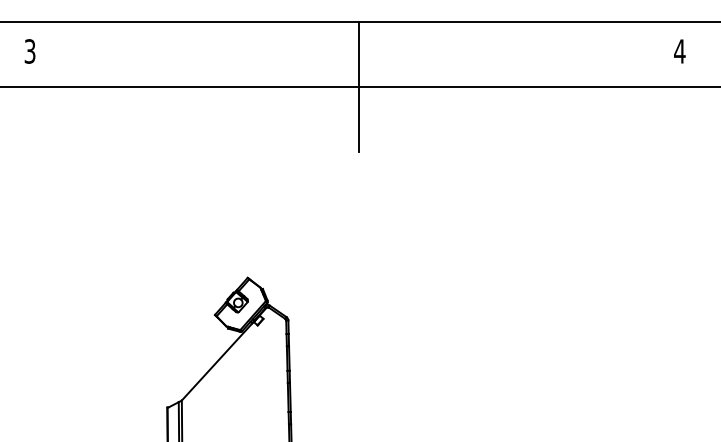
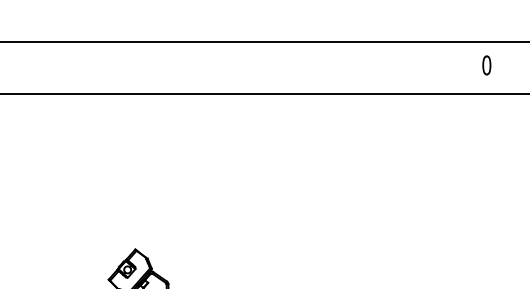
text: (679, 51) -> (486, 65), 4 -> 0
line: (358, 87) -> (225, 94), removed

